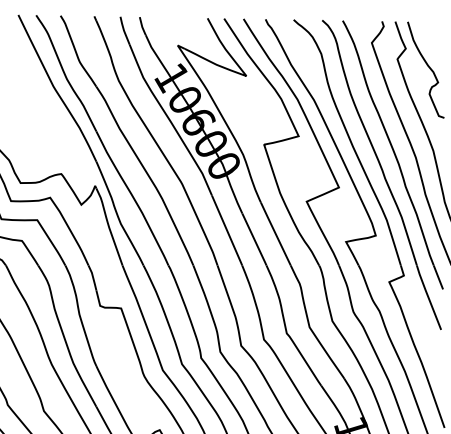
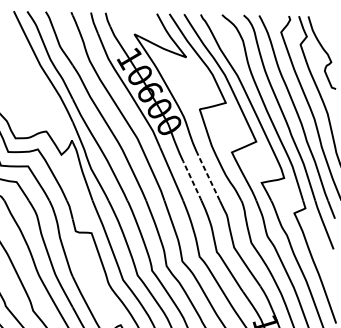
line: (275, 233) -> (208, 176), solid -> dashed
line: (254, 239) -> (192, 181), solid -> dashed

